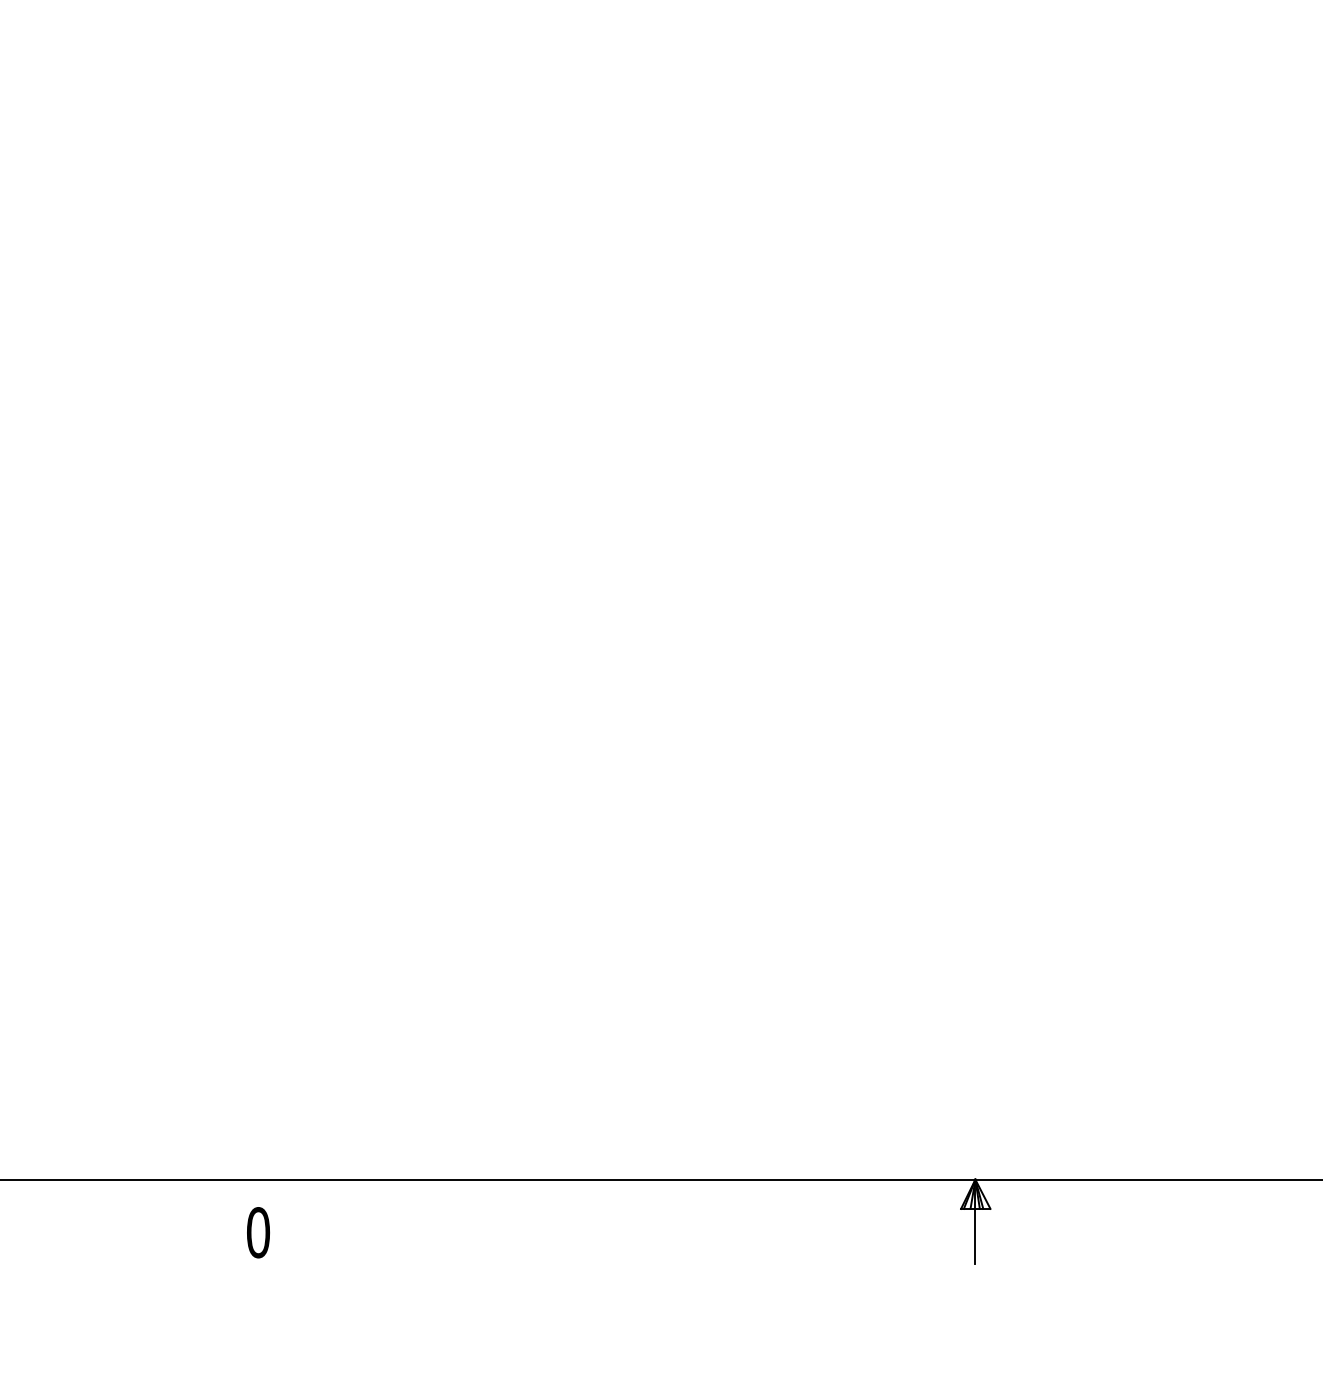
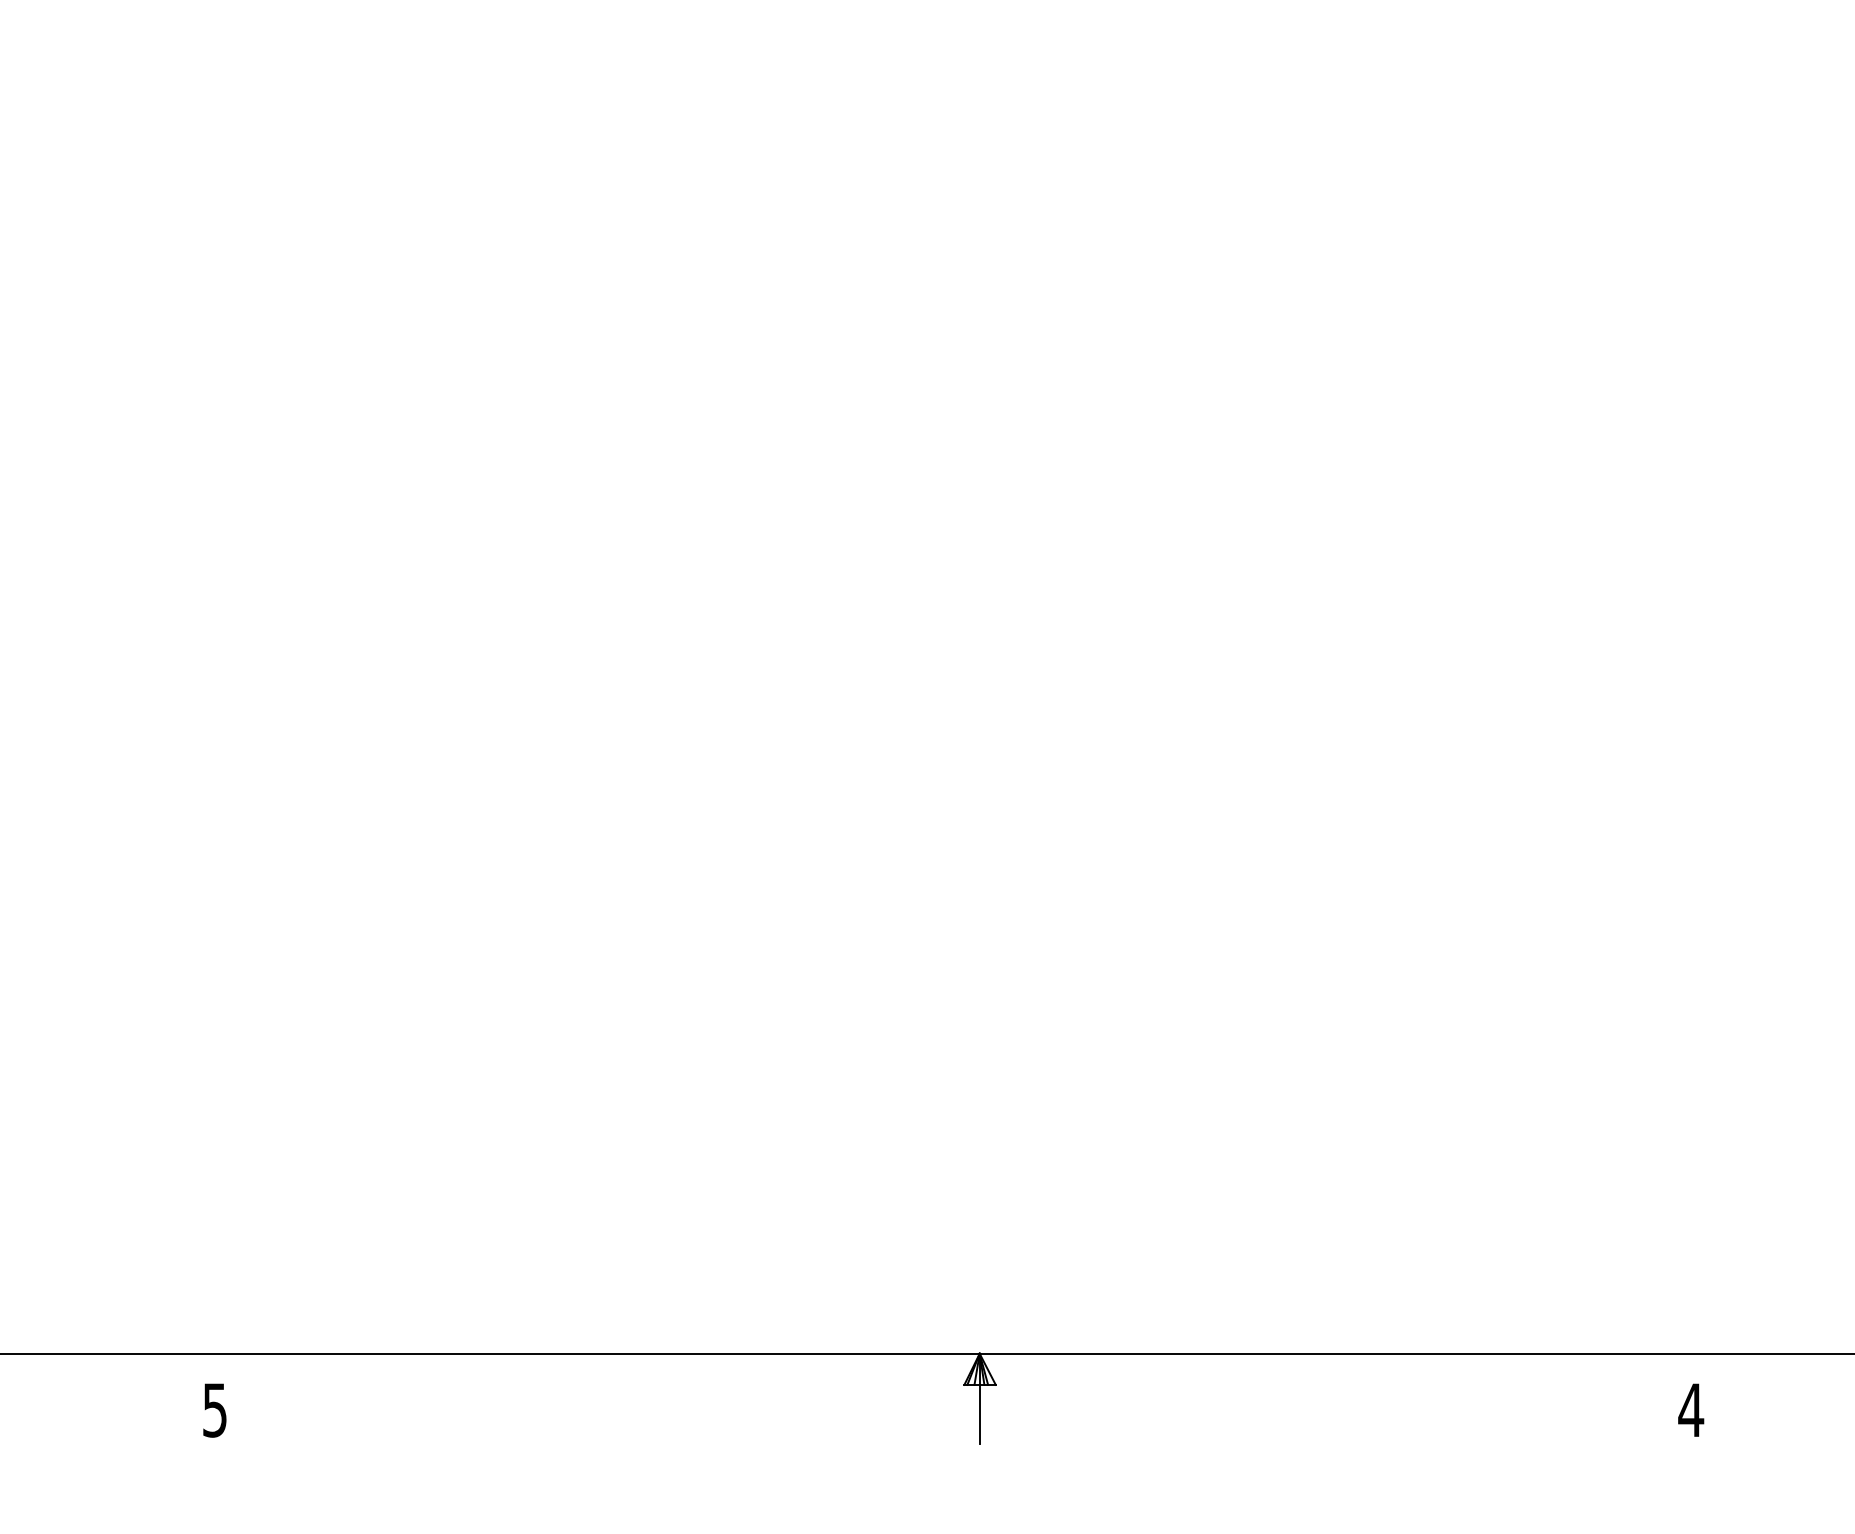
text: (257, 1231) -> (214, 1409), 0 -> 5

